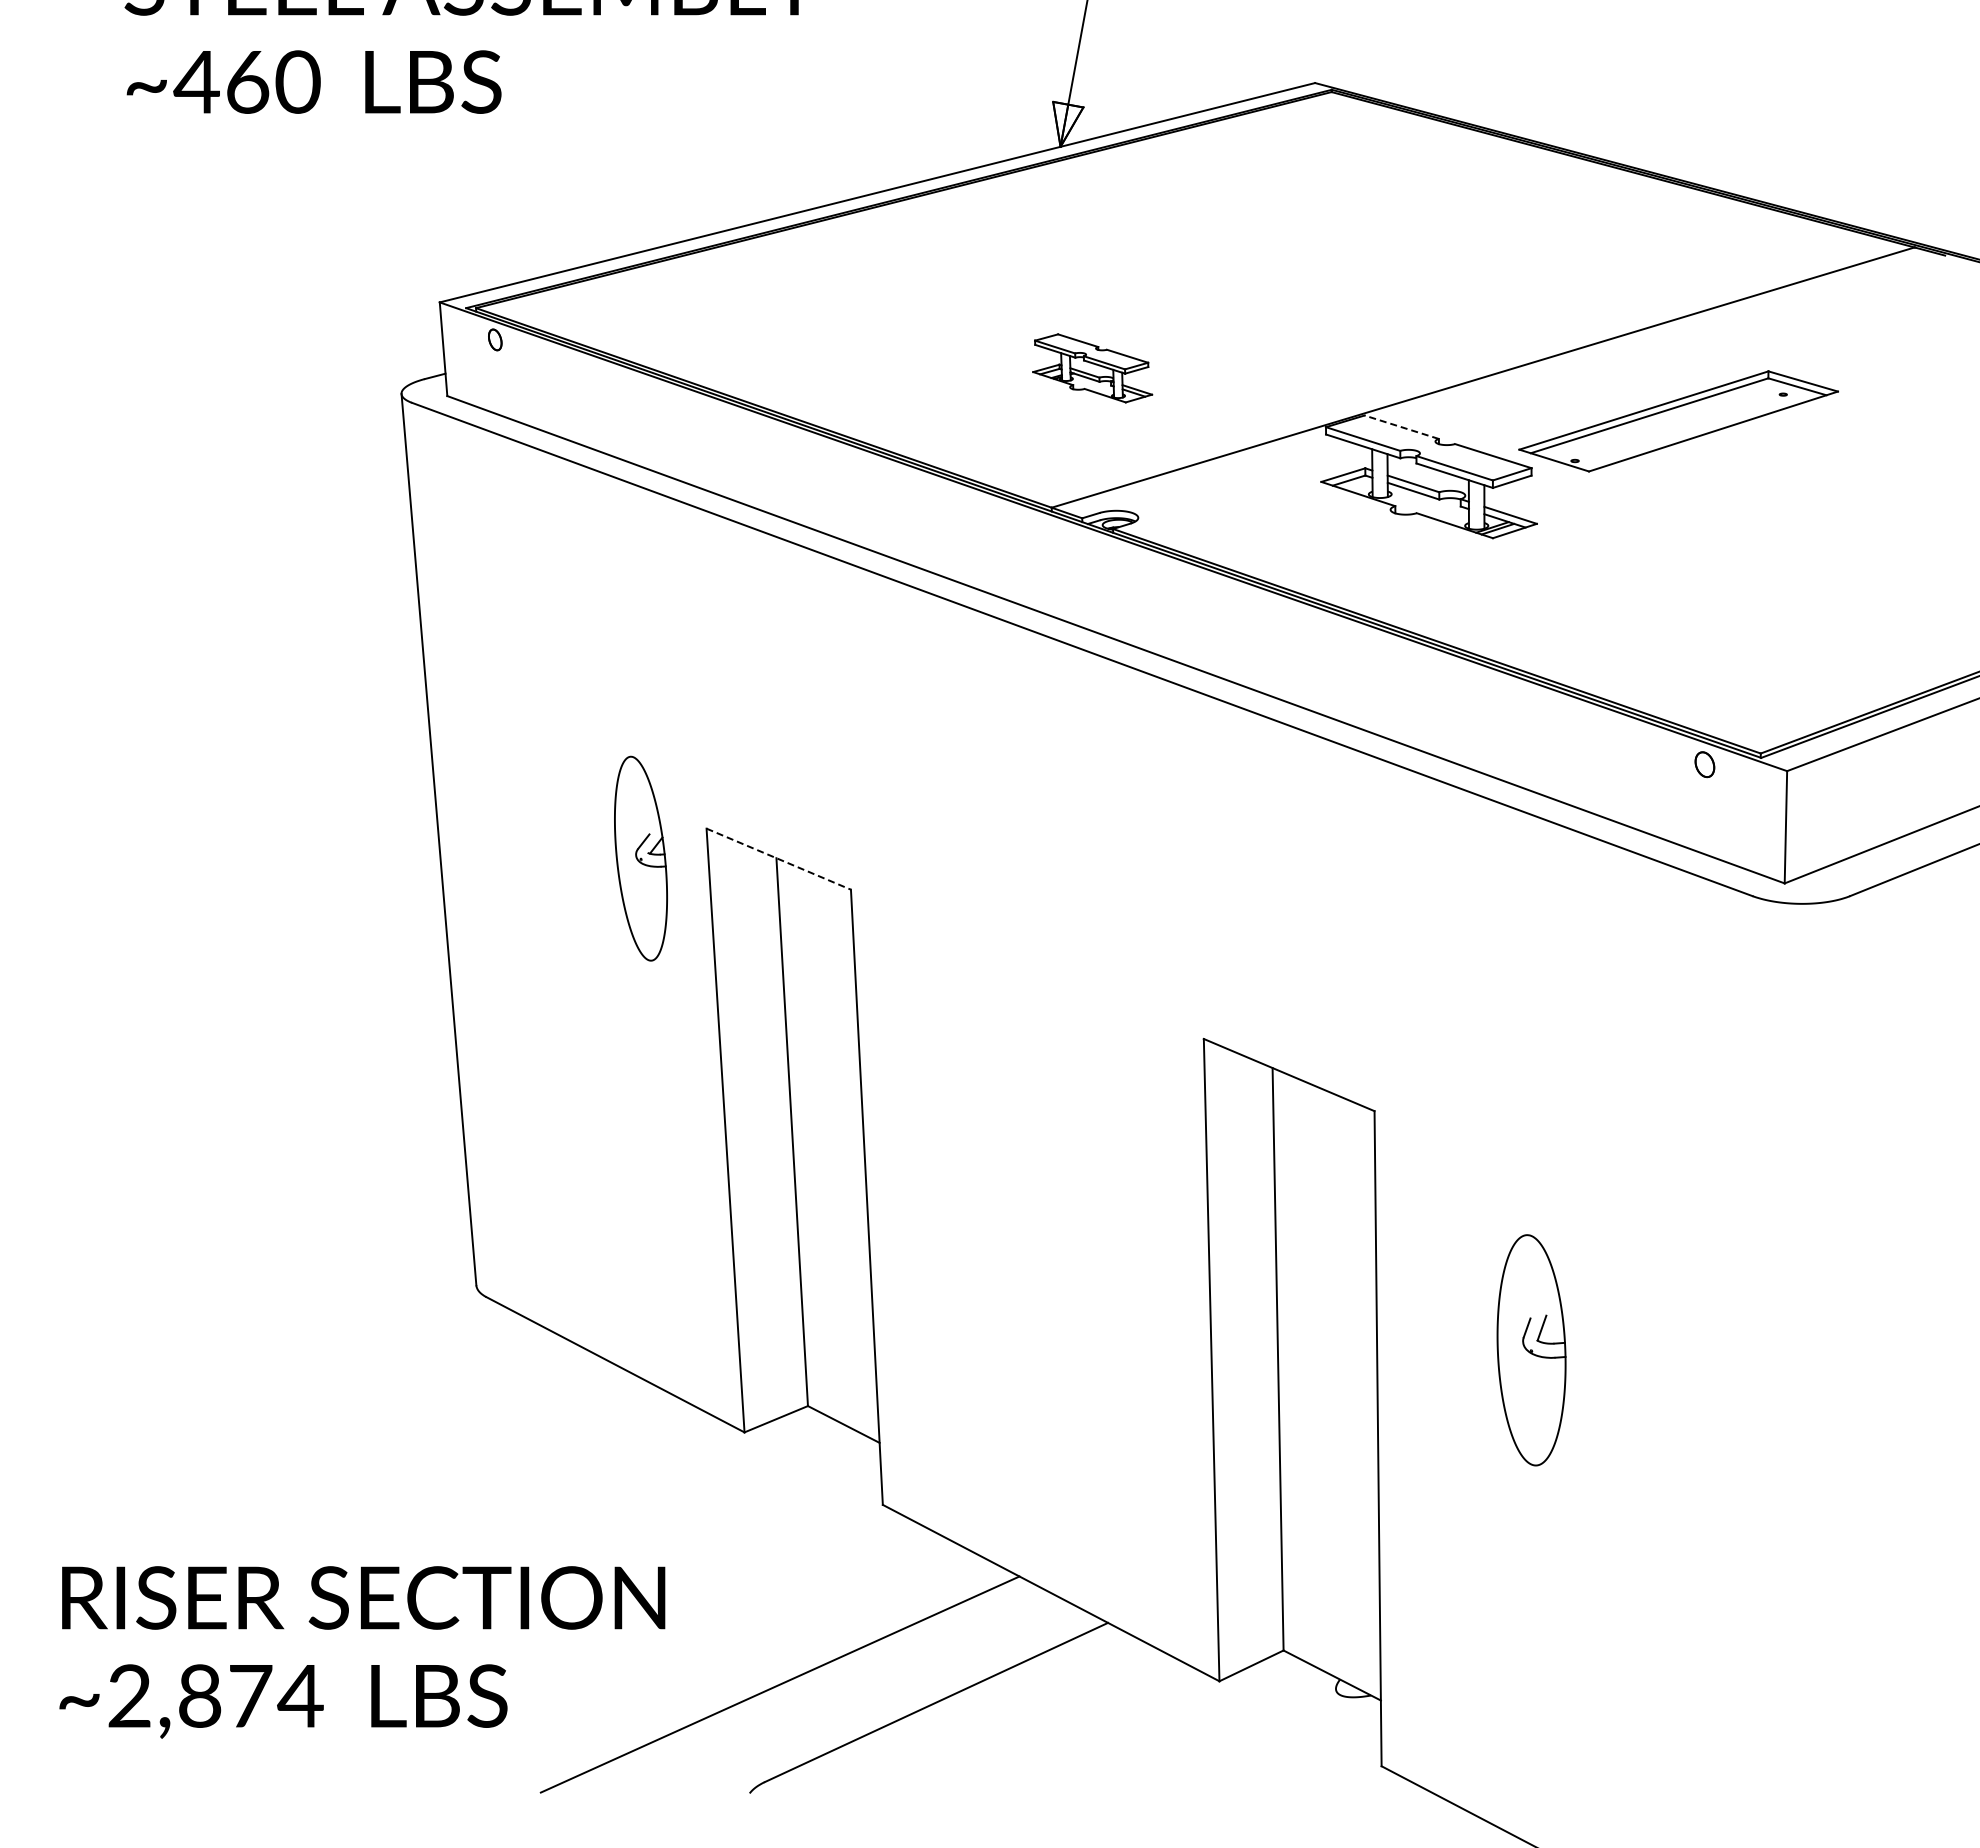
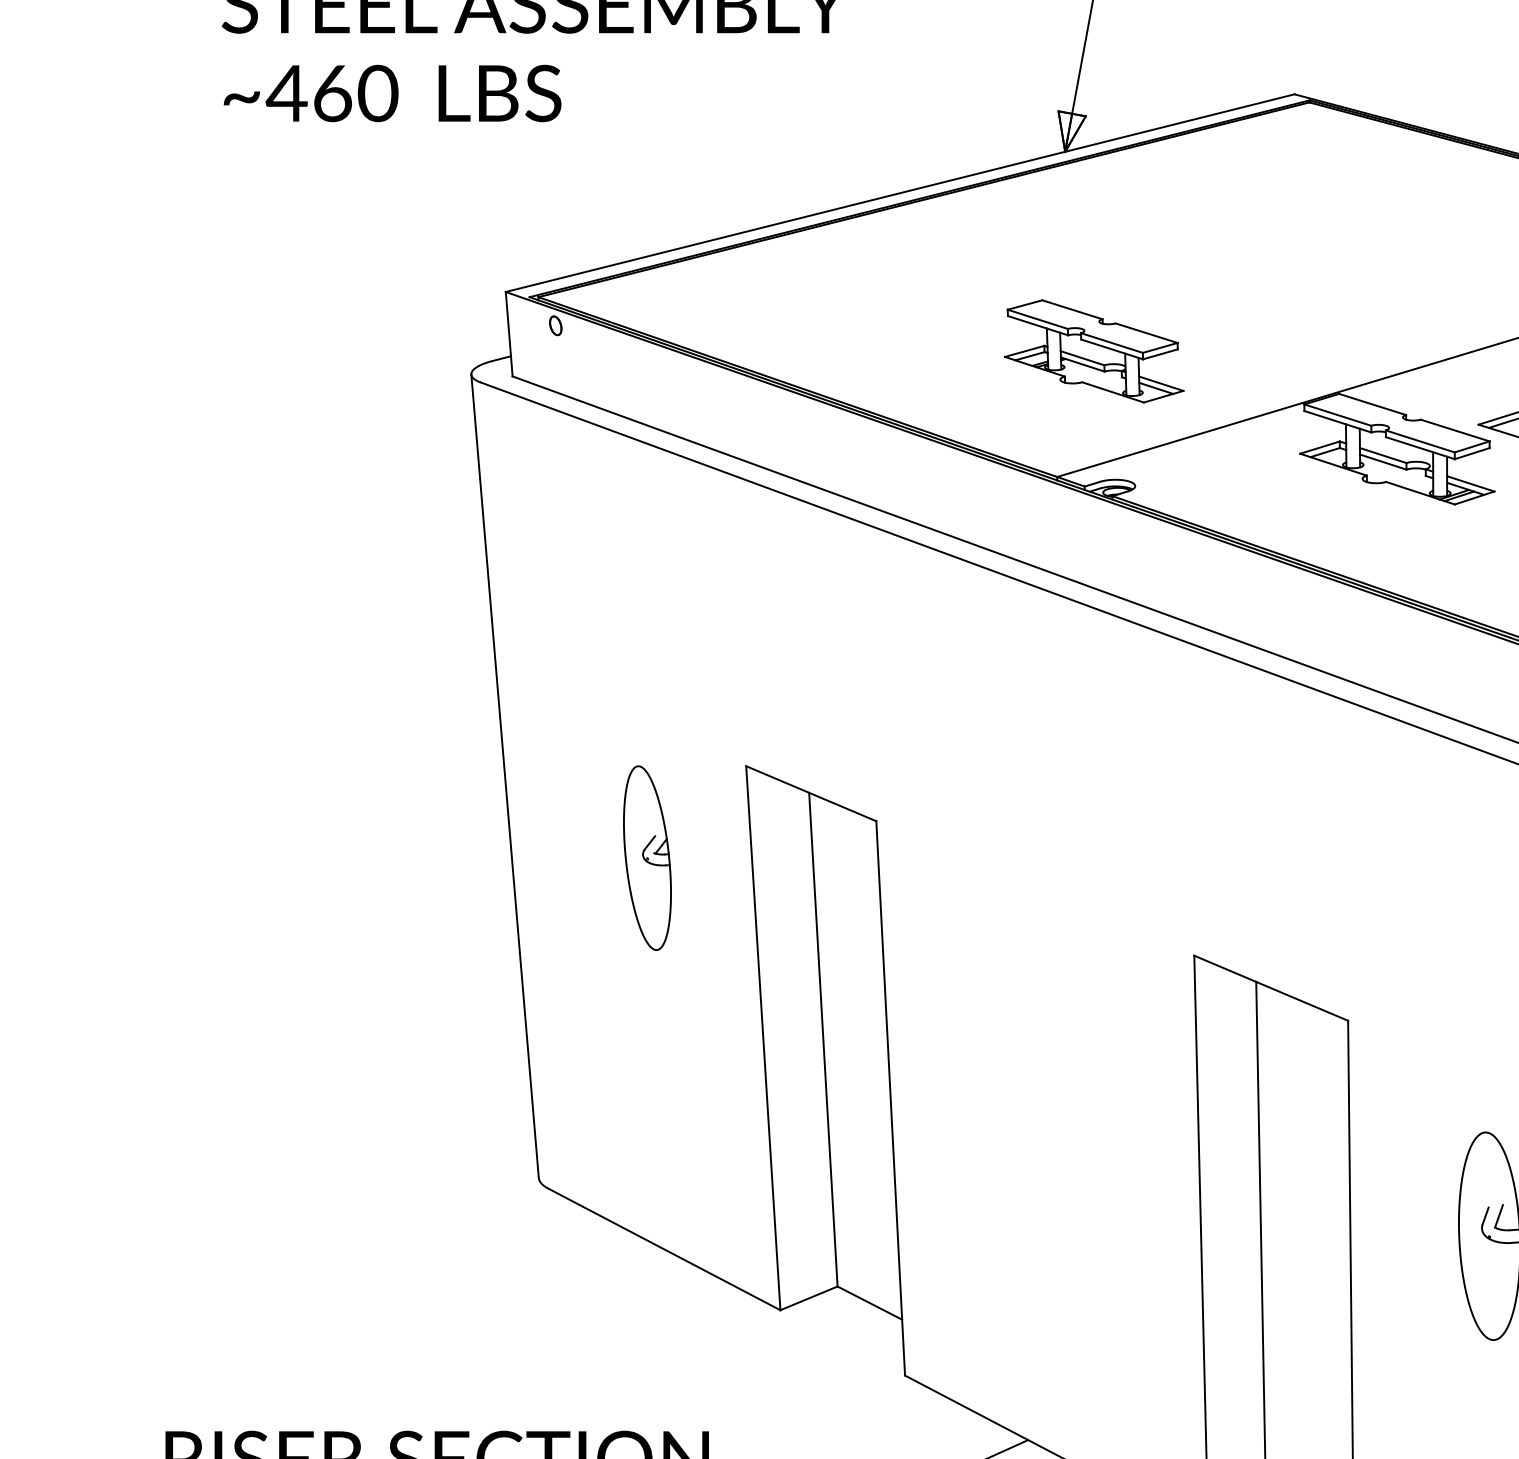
part: (1092, 368) -> (1093, 351), size x1.67
line: (1401, 427) -> (1372, 404), dashed -> solid
part: (640, 858) -> (647, 857), moved
line: (779, 859) -> (811, 793), dashed -> solid

